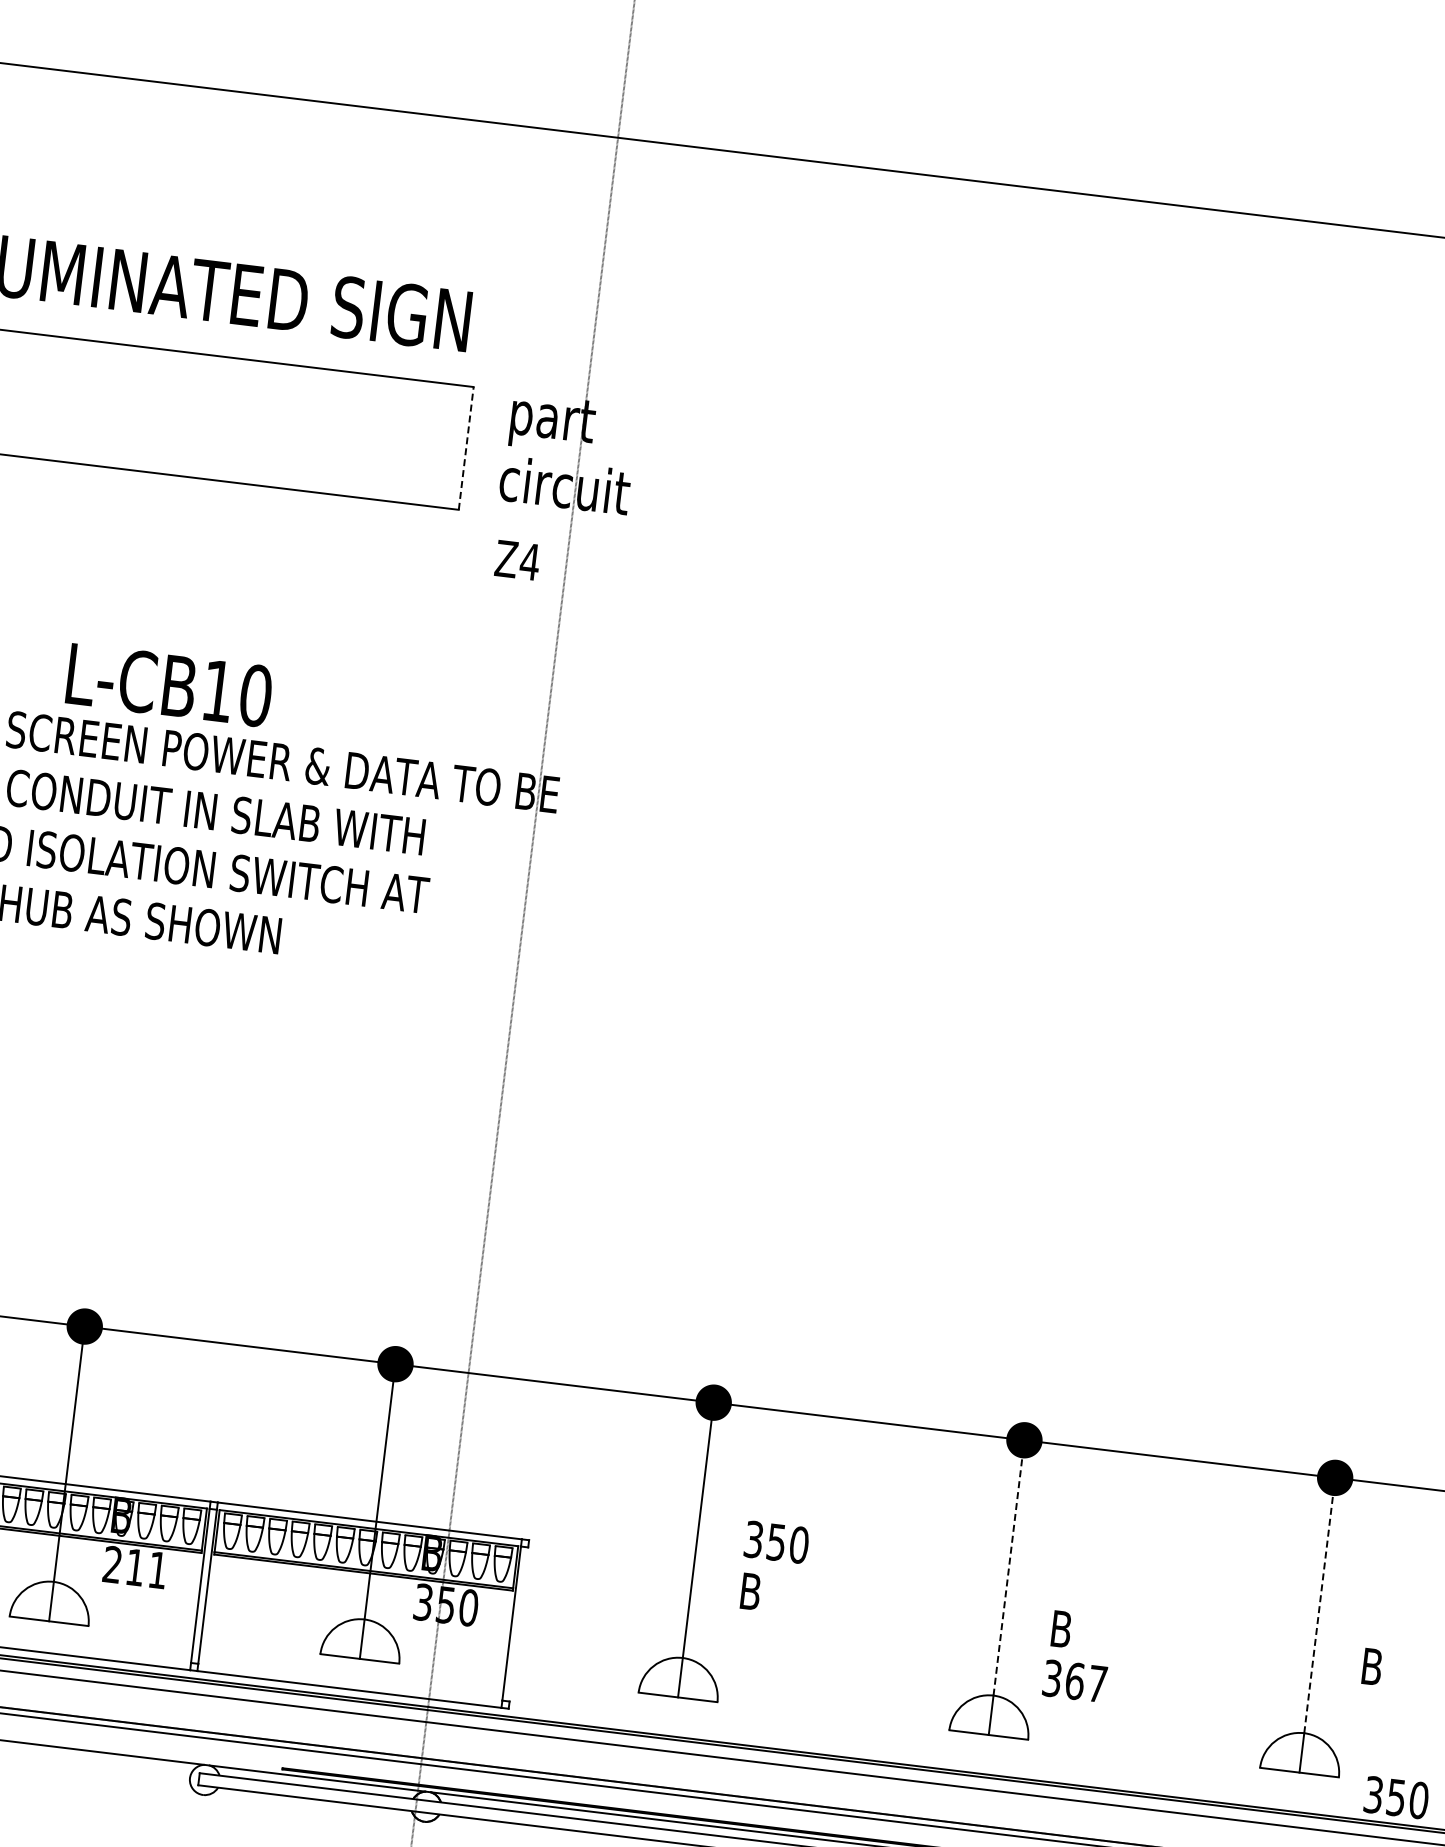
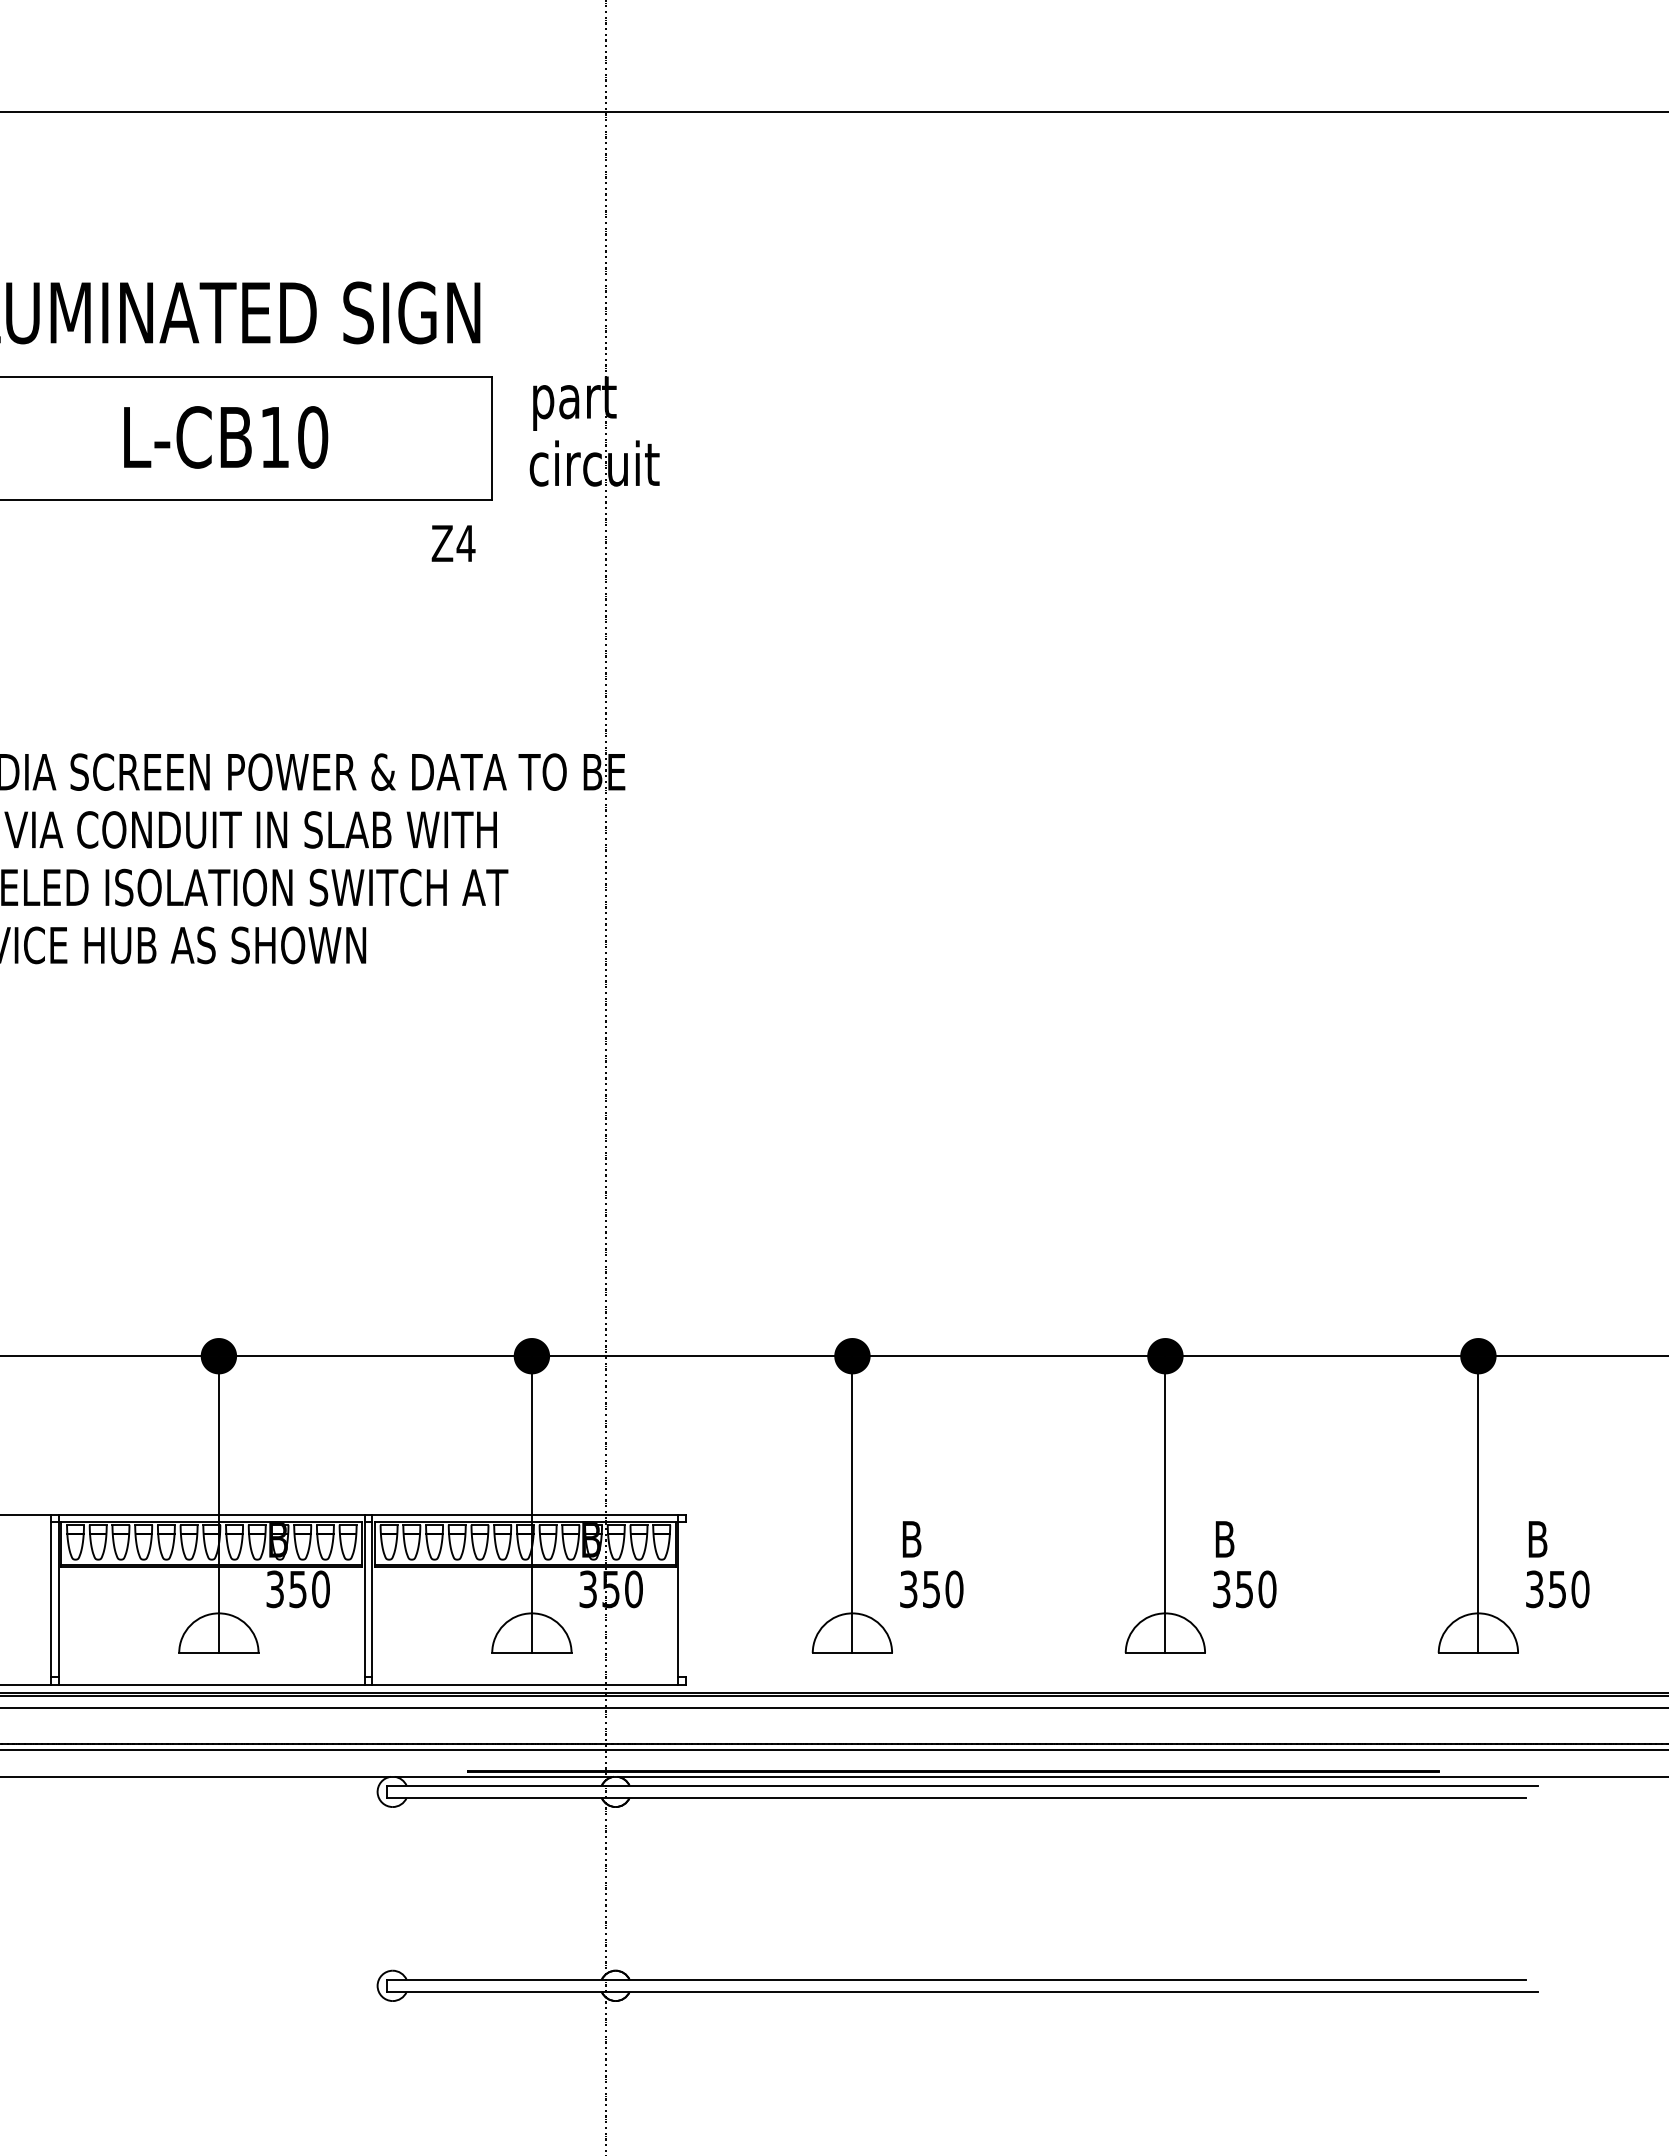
line: (466, 448) -> (492, 438), dashed -> solid
text: (517, 560) -> (453, 543), moved
text: (170, 685) -> (226, 437), moved
text: (776, 1542) -> (931, 1589), moved
text: (134, 1567) -> (297, 1589), 211 -> 350
line: (1009, 1567) -> (1165, 1484), dashed -> solid
line: (1319, 1605) -> (1478, 1484), dashed -> solid
text: (1085, 1682) -> (1255, 1589), 367 -> 350
text: (1396, 1797) -> (1557, 1589), moved

